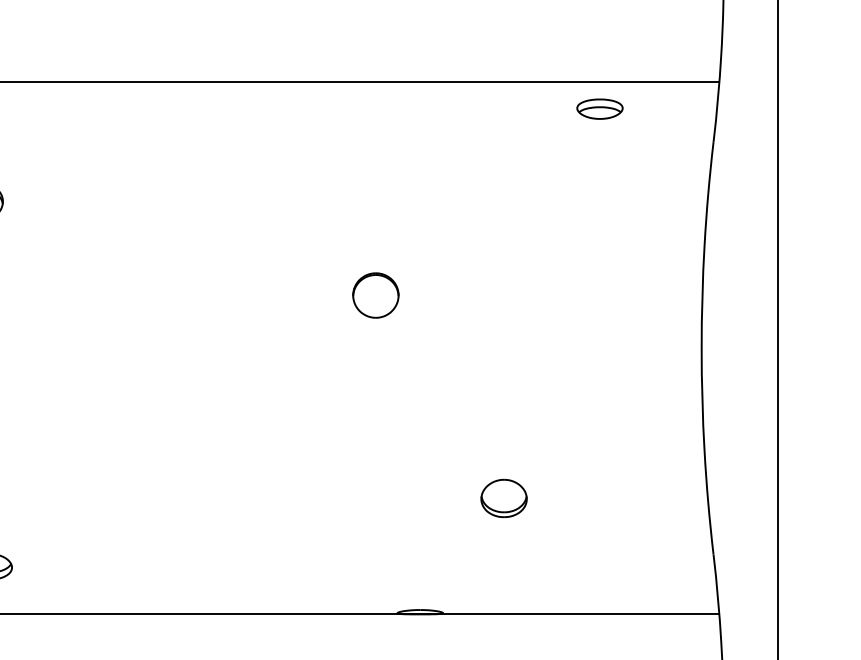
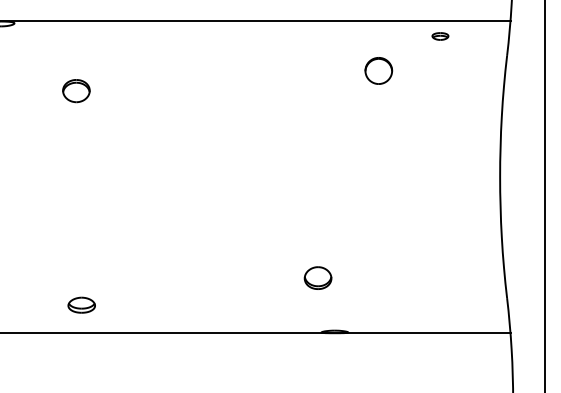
part: (600, 109) -> (440, 36), size x0.6
part: (375, 294) -> (378, 70), moved
part: (503, 497) -> (317, 277), moved

